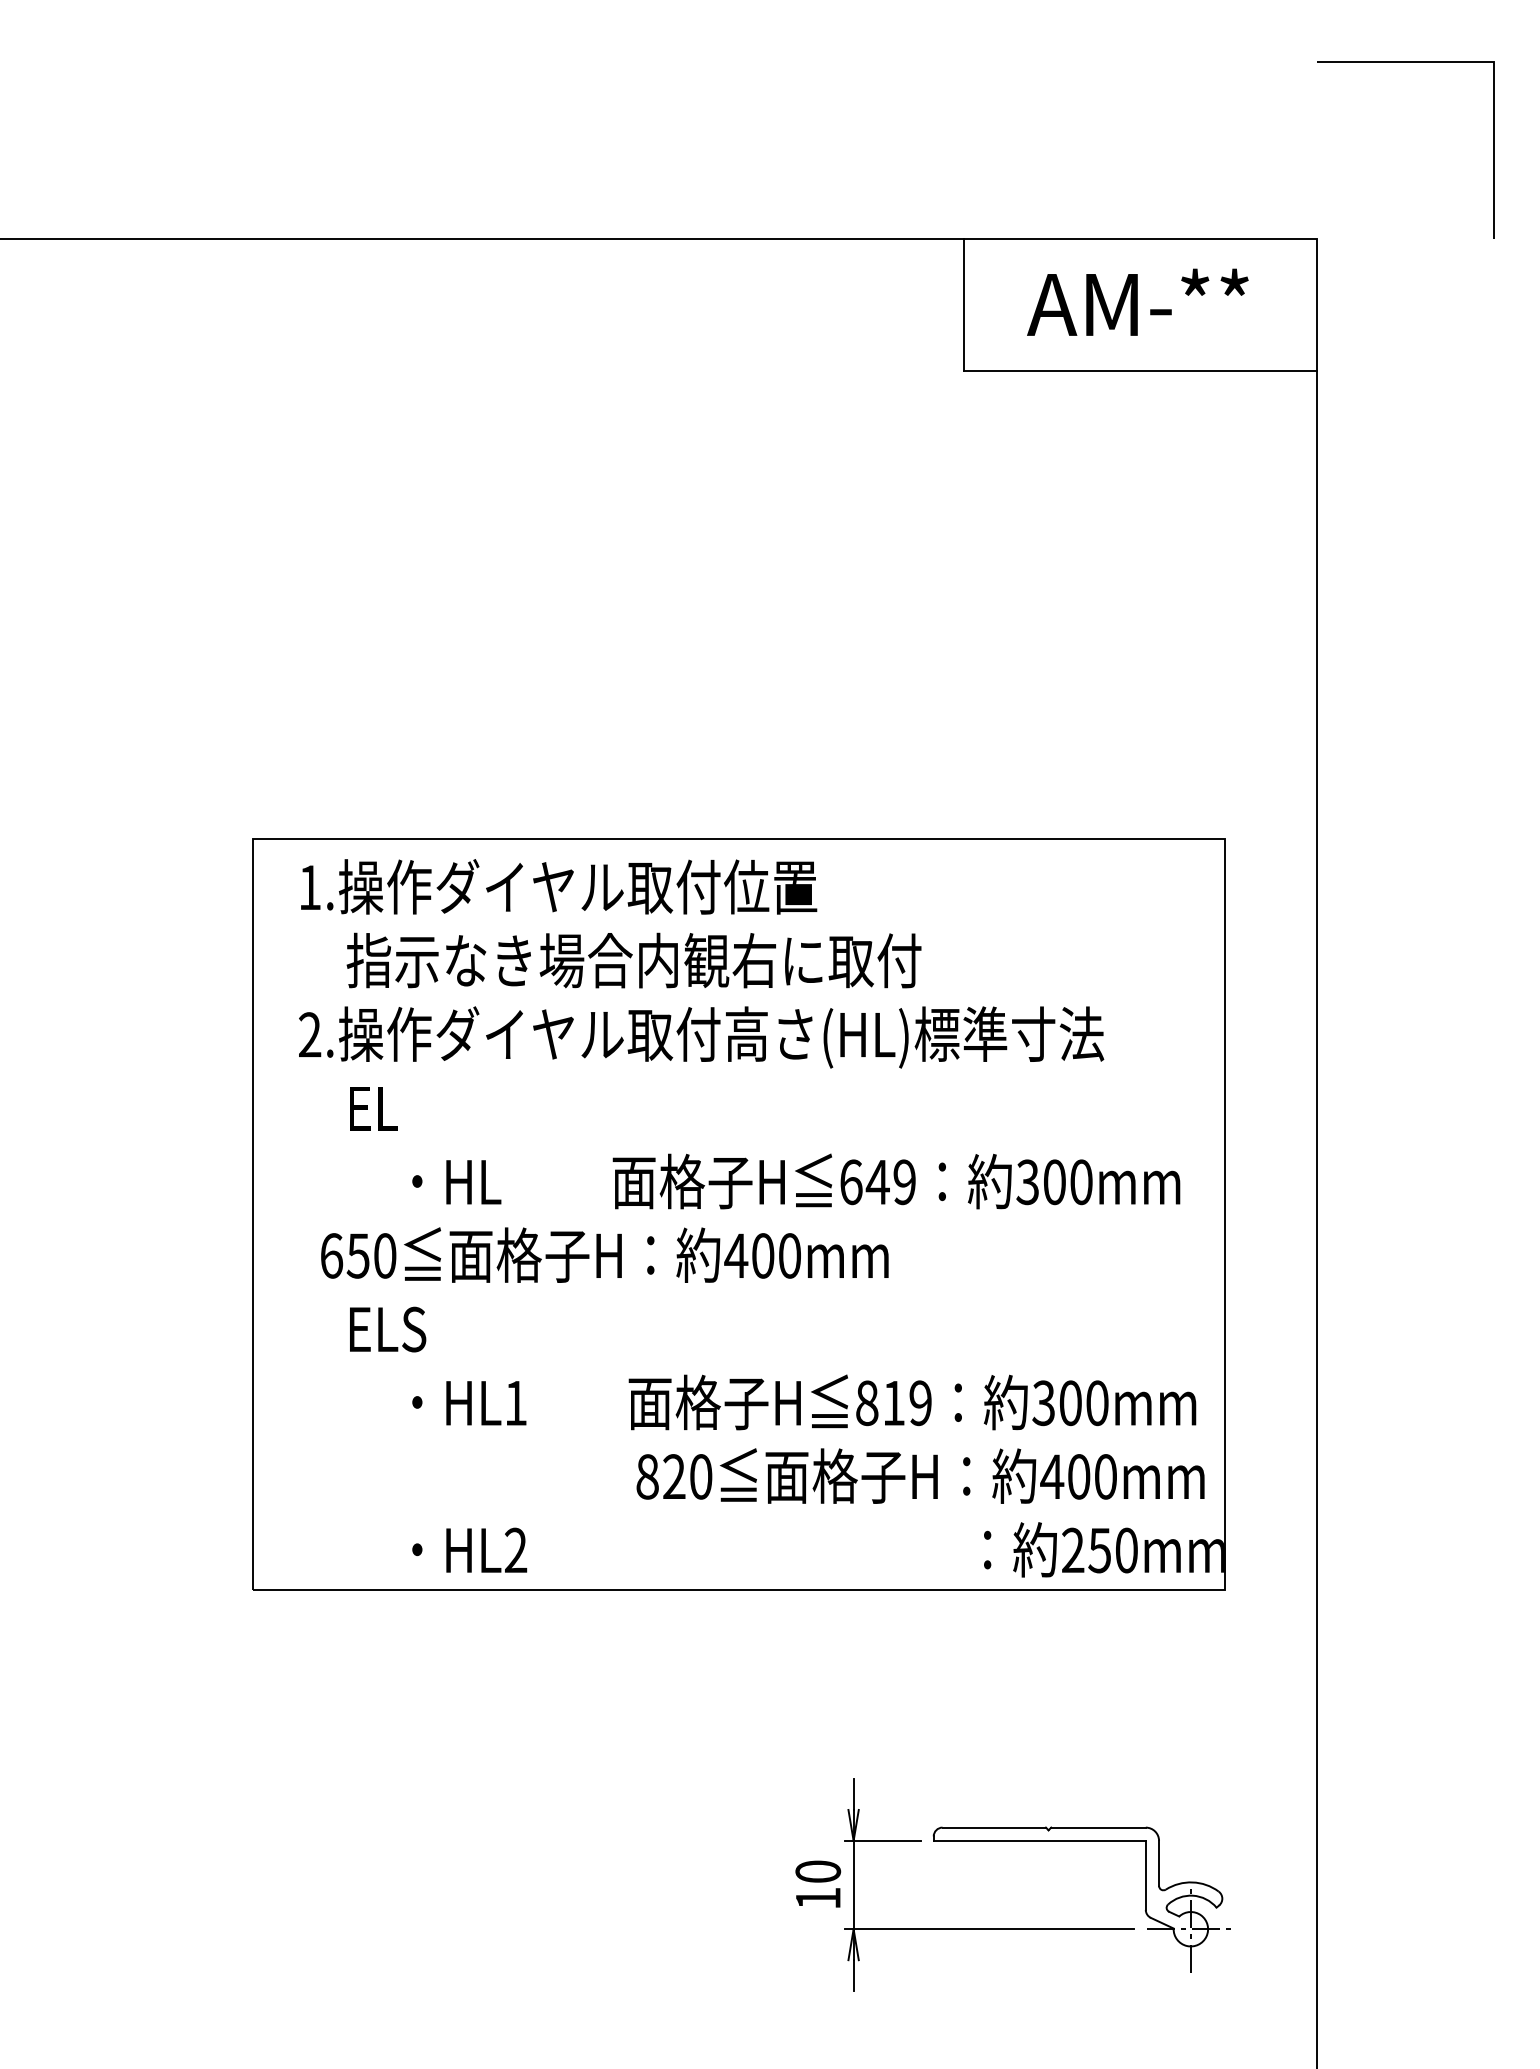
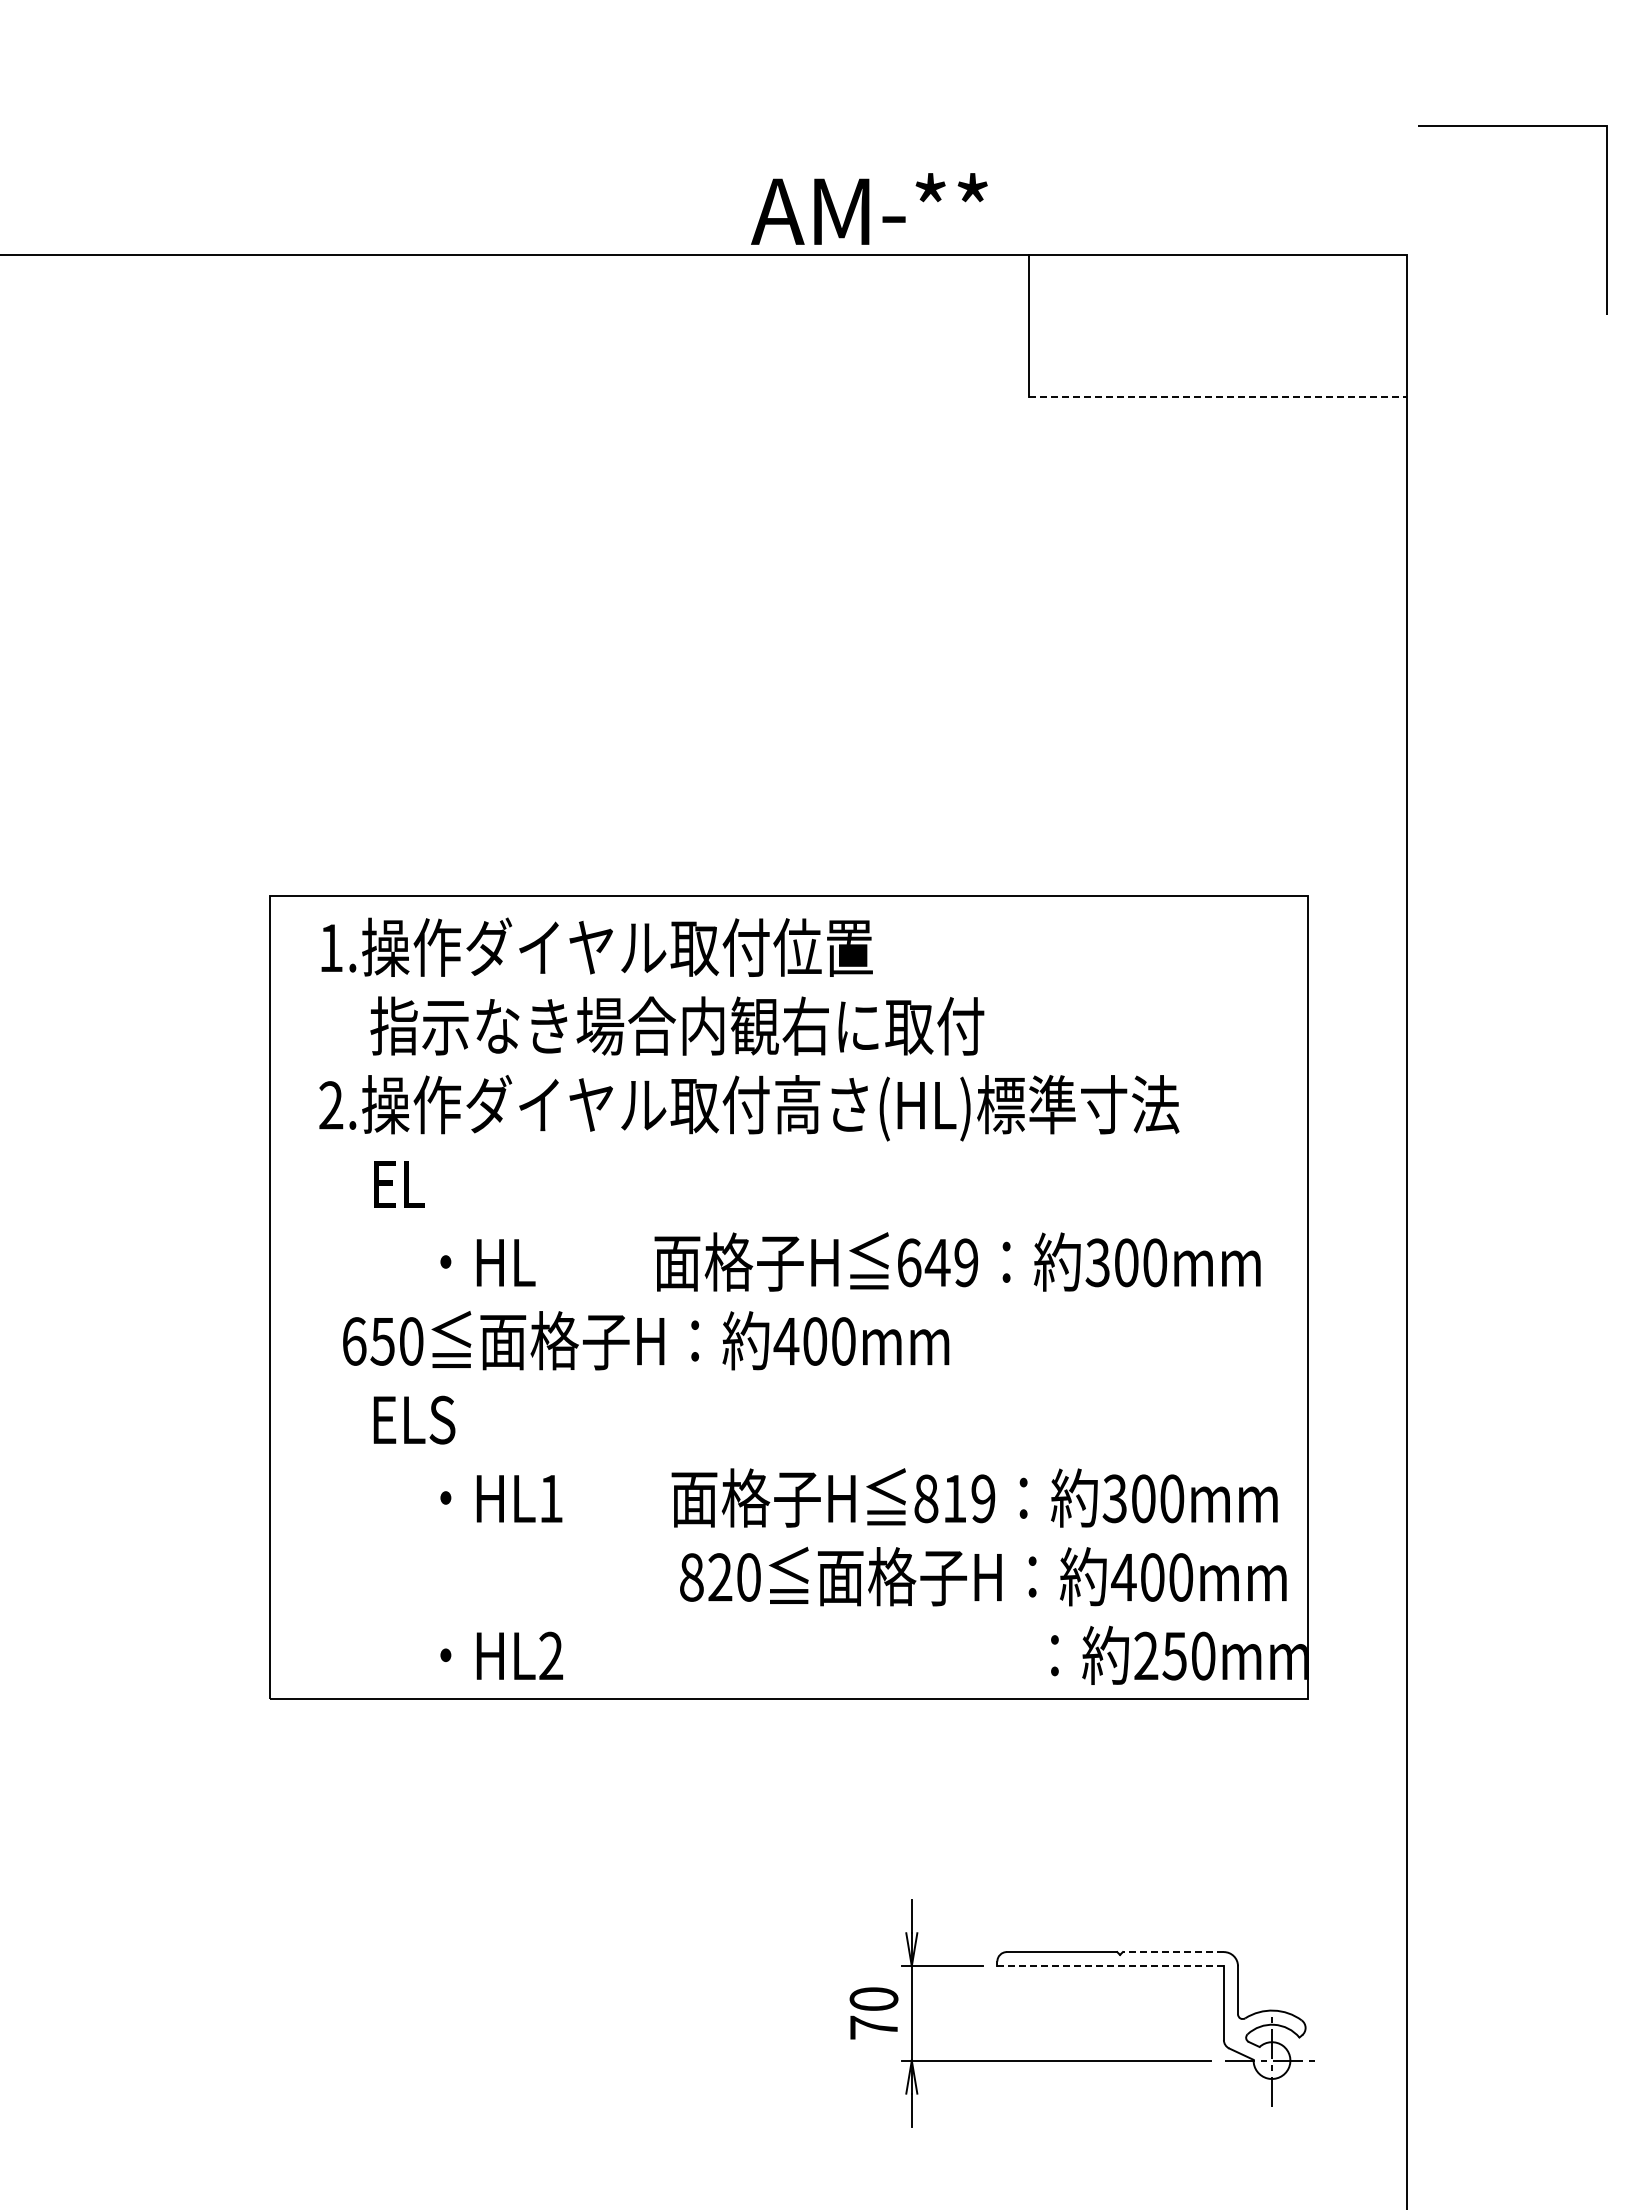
line: (1405, 62) -> (1512, 126), moved
text: (1137, 301) -> (869, 208), moved
line: (1140, 371) -> (1218, 396), solid -> dashed
line: (1097, 1828) -> (1172, 1952), solid -> dashed
line: (1039, 1841) -> (1110, 1966), solid -> dashed
text: (817, 1898) -> (873, 2027), 10 -> 70

